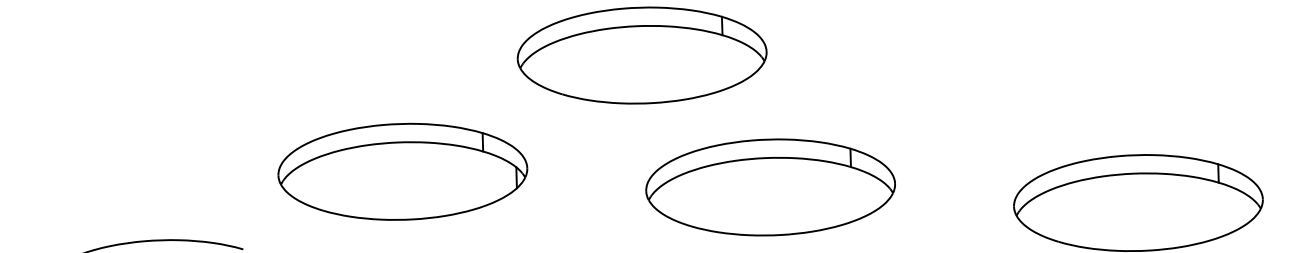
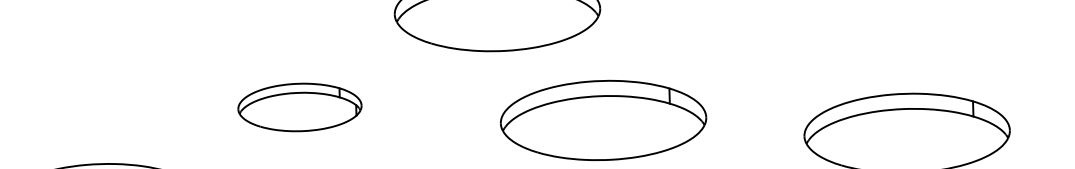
part: (402, 171) -> (299, 107), size x0.6

